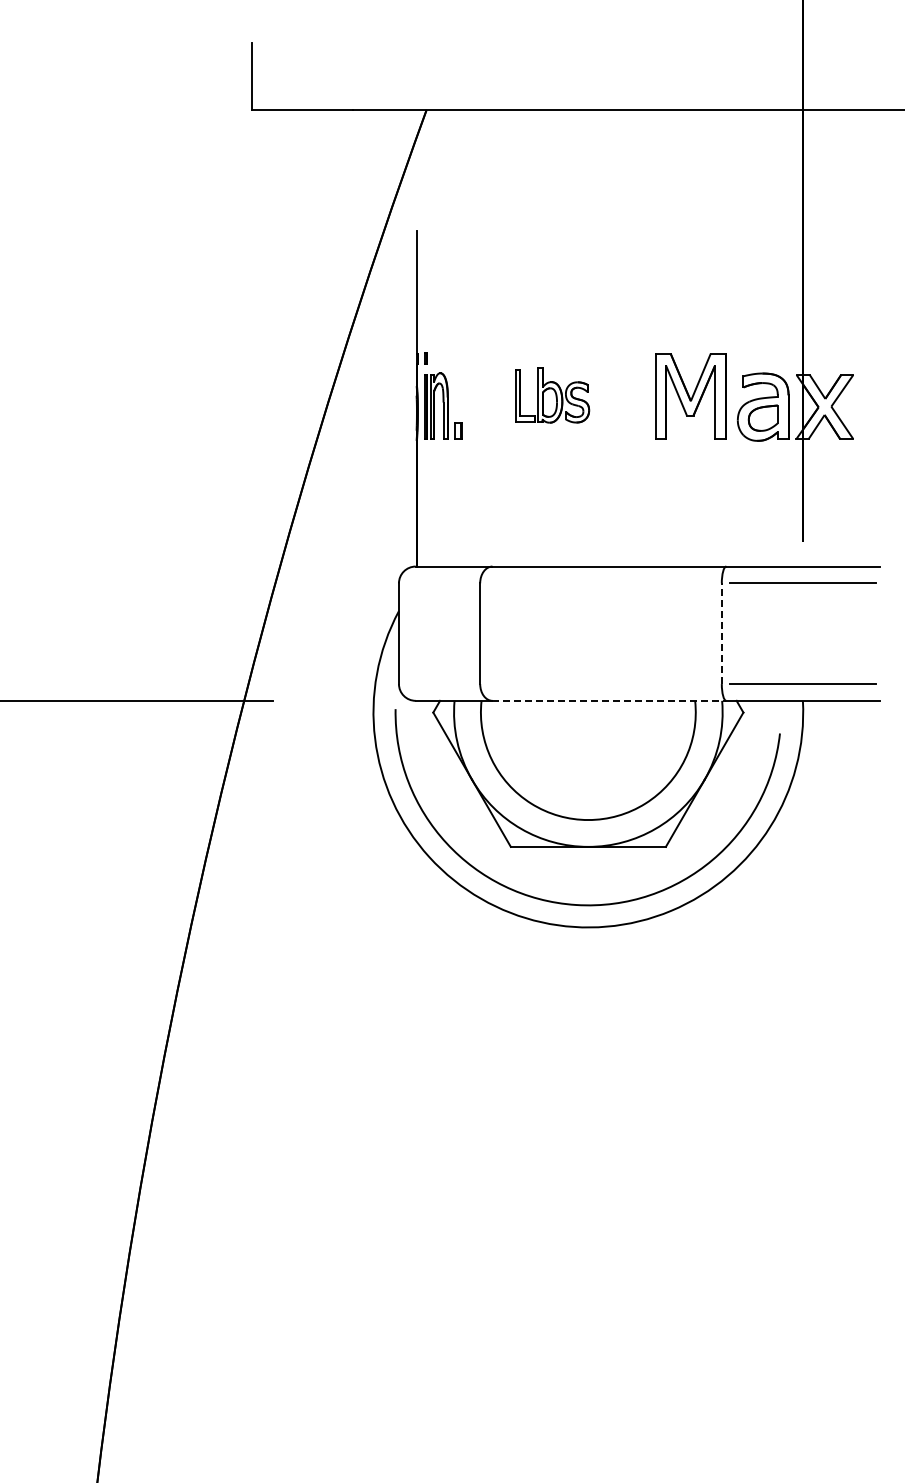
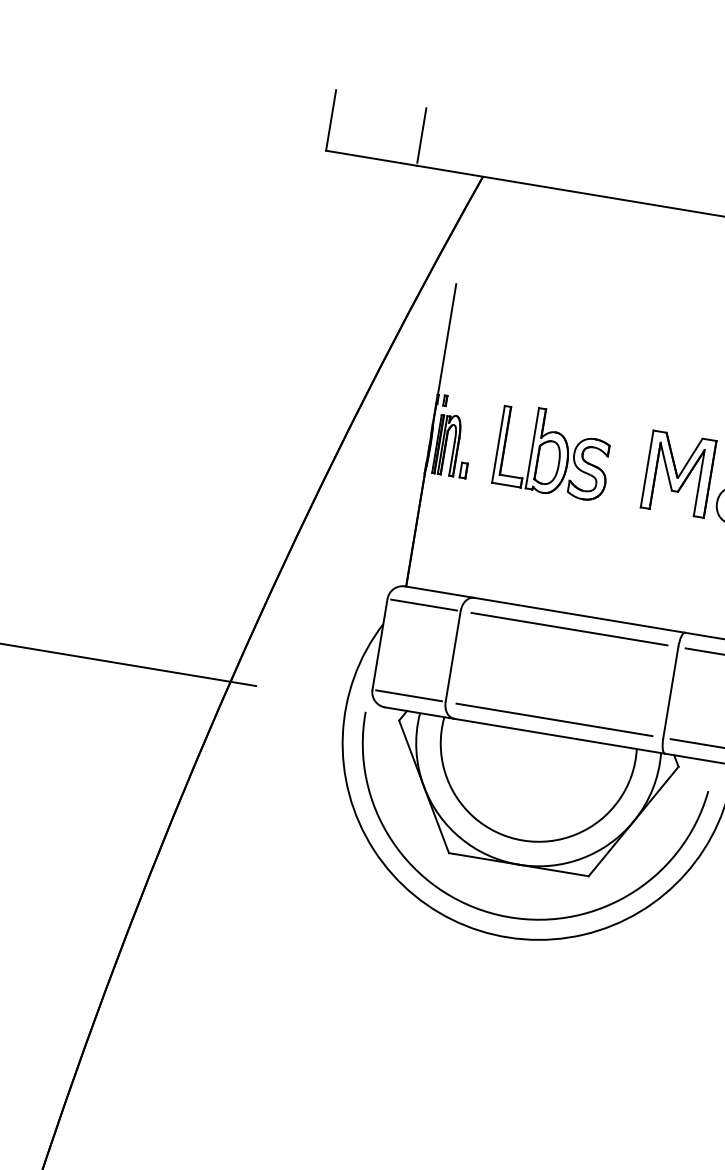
line: (353, 76) -> (422, 135), added
part: (552, 395) -> (553, 452), size x1.67
line: (439, 583) -> (424, 605), added
line: (600, 583) -> (569, 629), added
line: (721, 633) -> (670, 692), dashed -> solid
line: (439, 684) -> (408, 696), added
line: (600, 684) -> (553, 720), added
line: (609, 700) -> (559, 735), dashed -> solid

